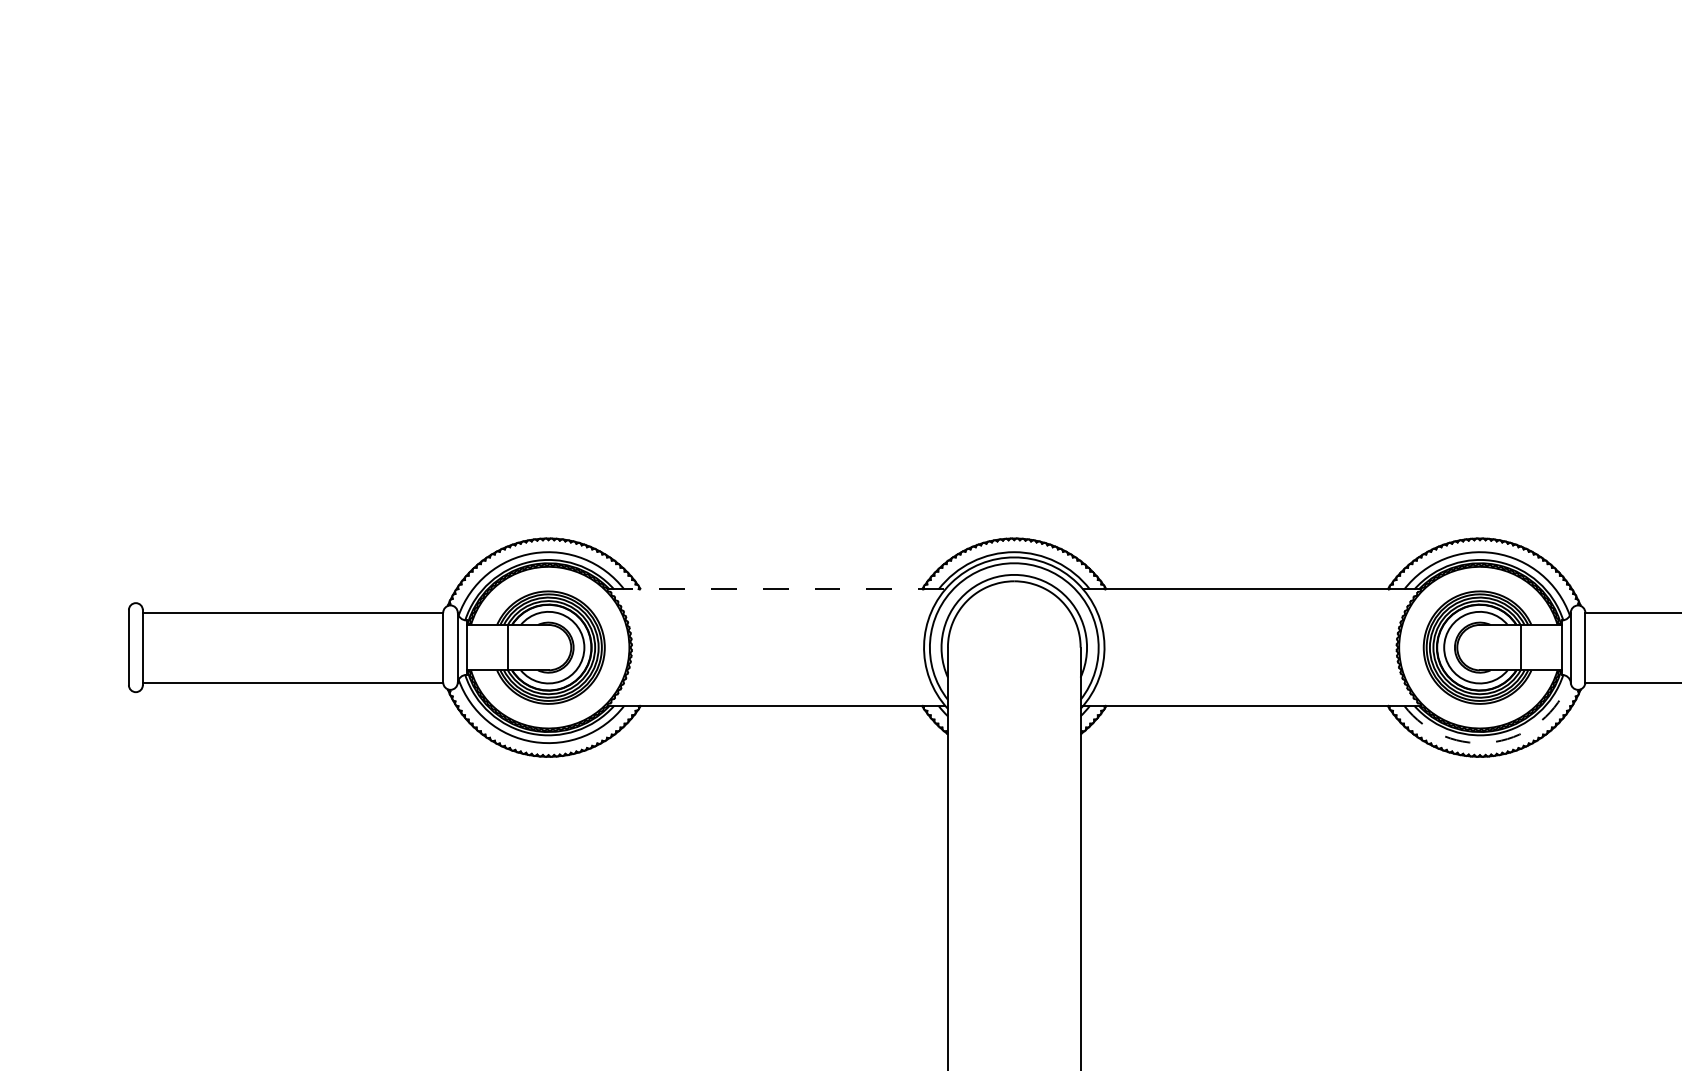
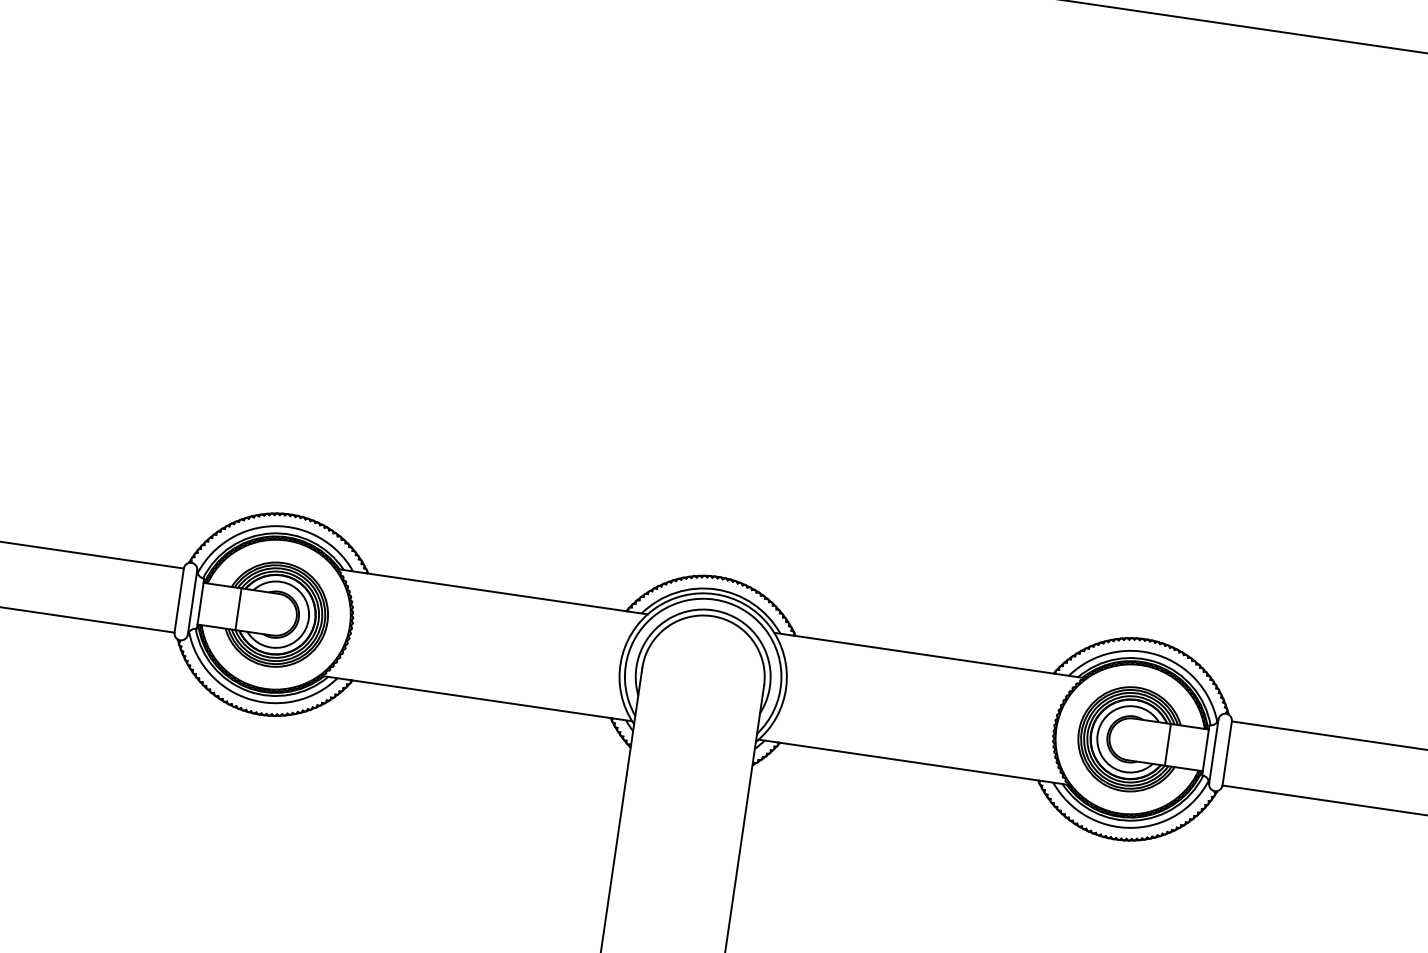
line: (776, 589) -> (492, 591), dashed -> solid
arc: (1494, 741) -> (1131, 827), dashed -> solid

